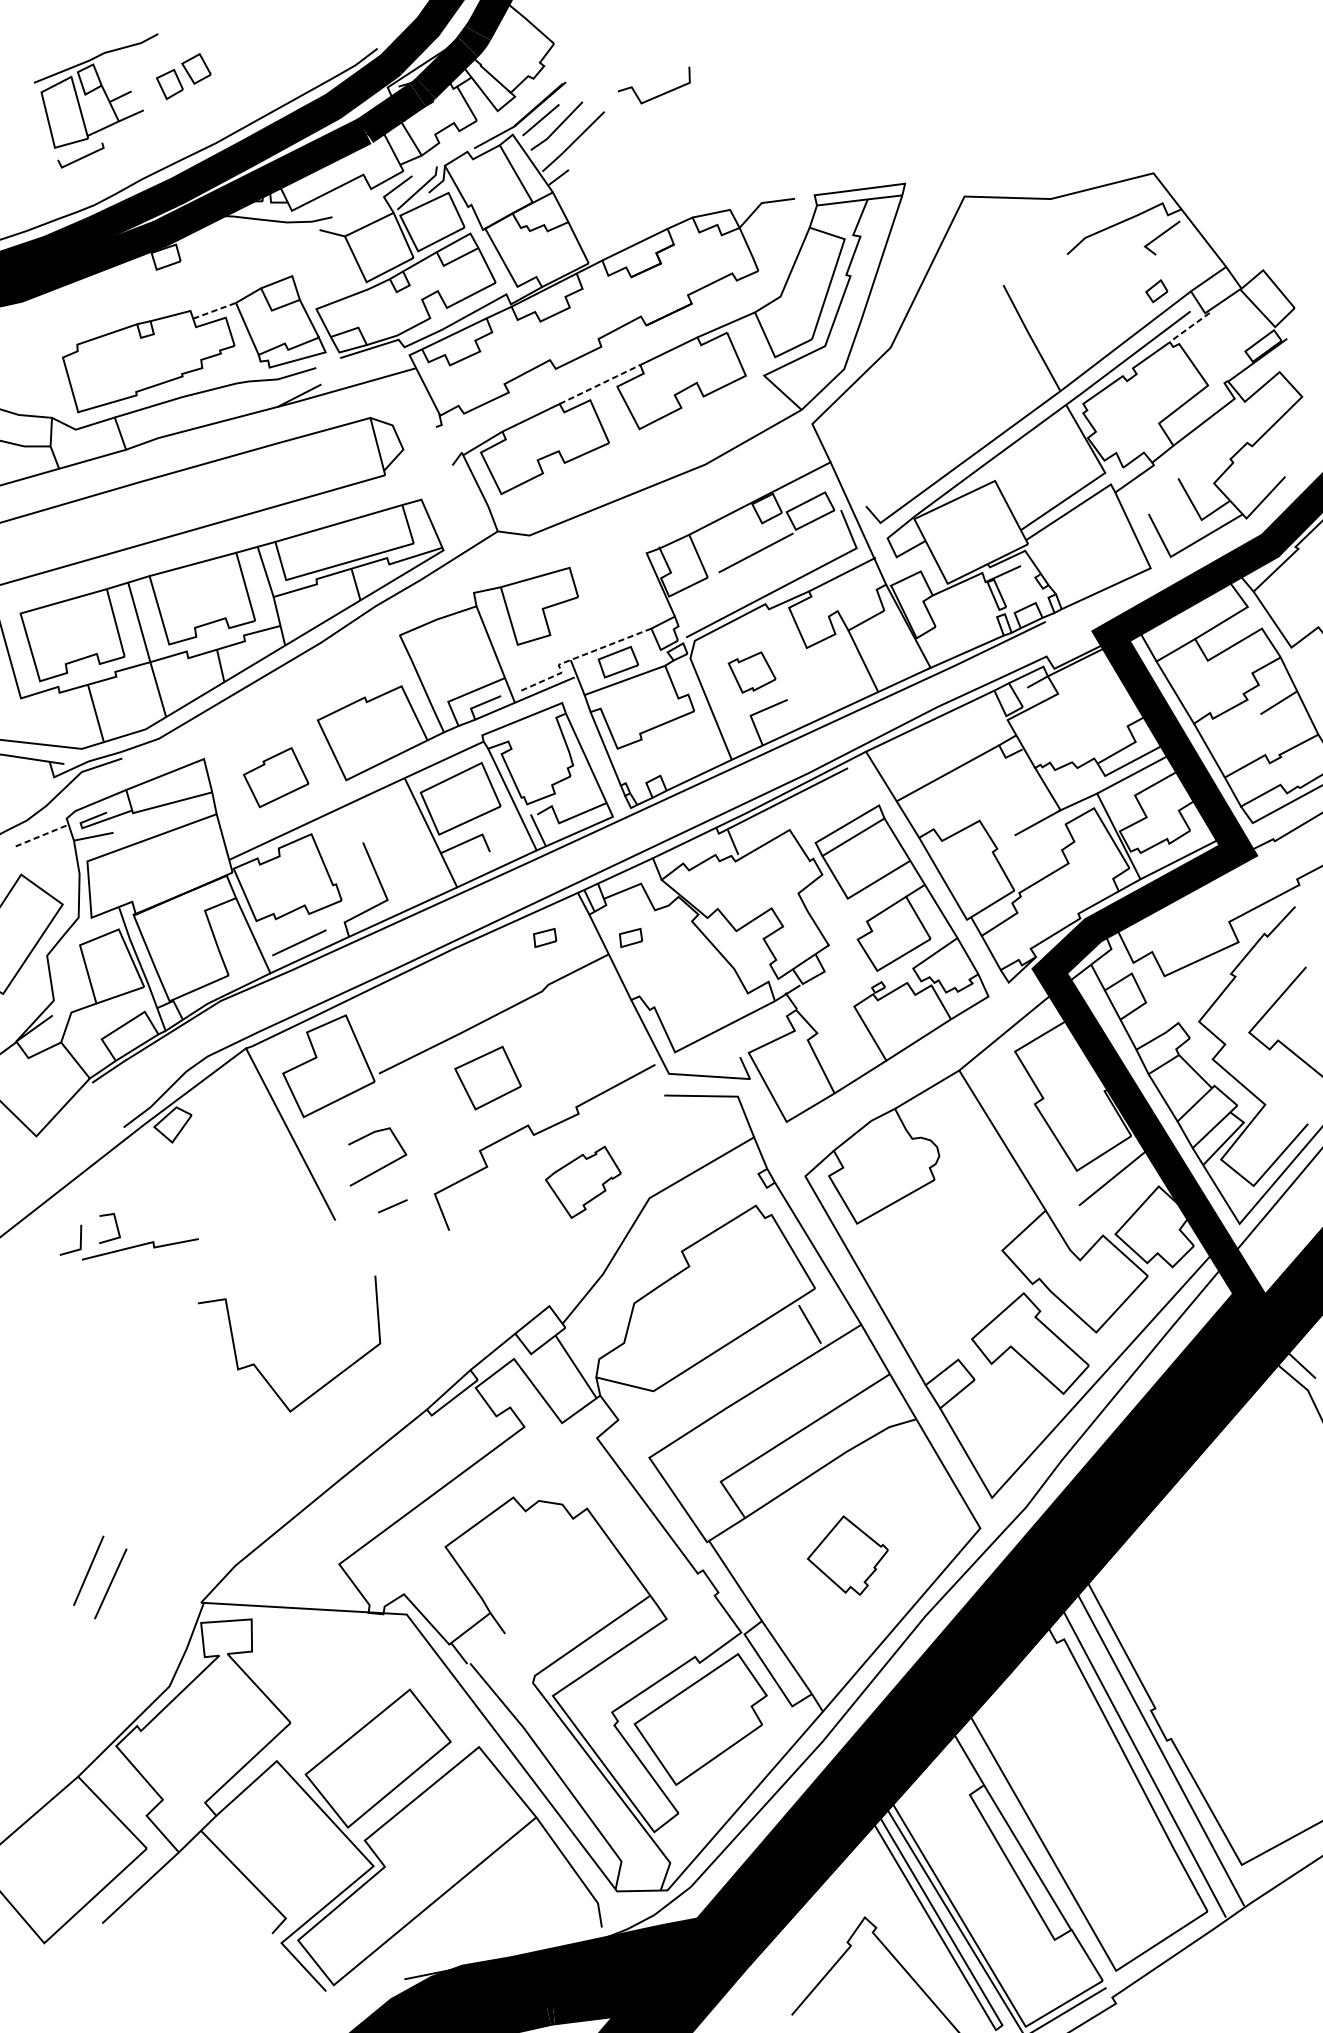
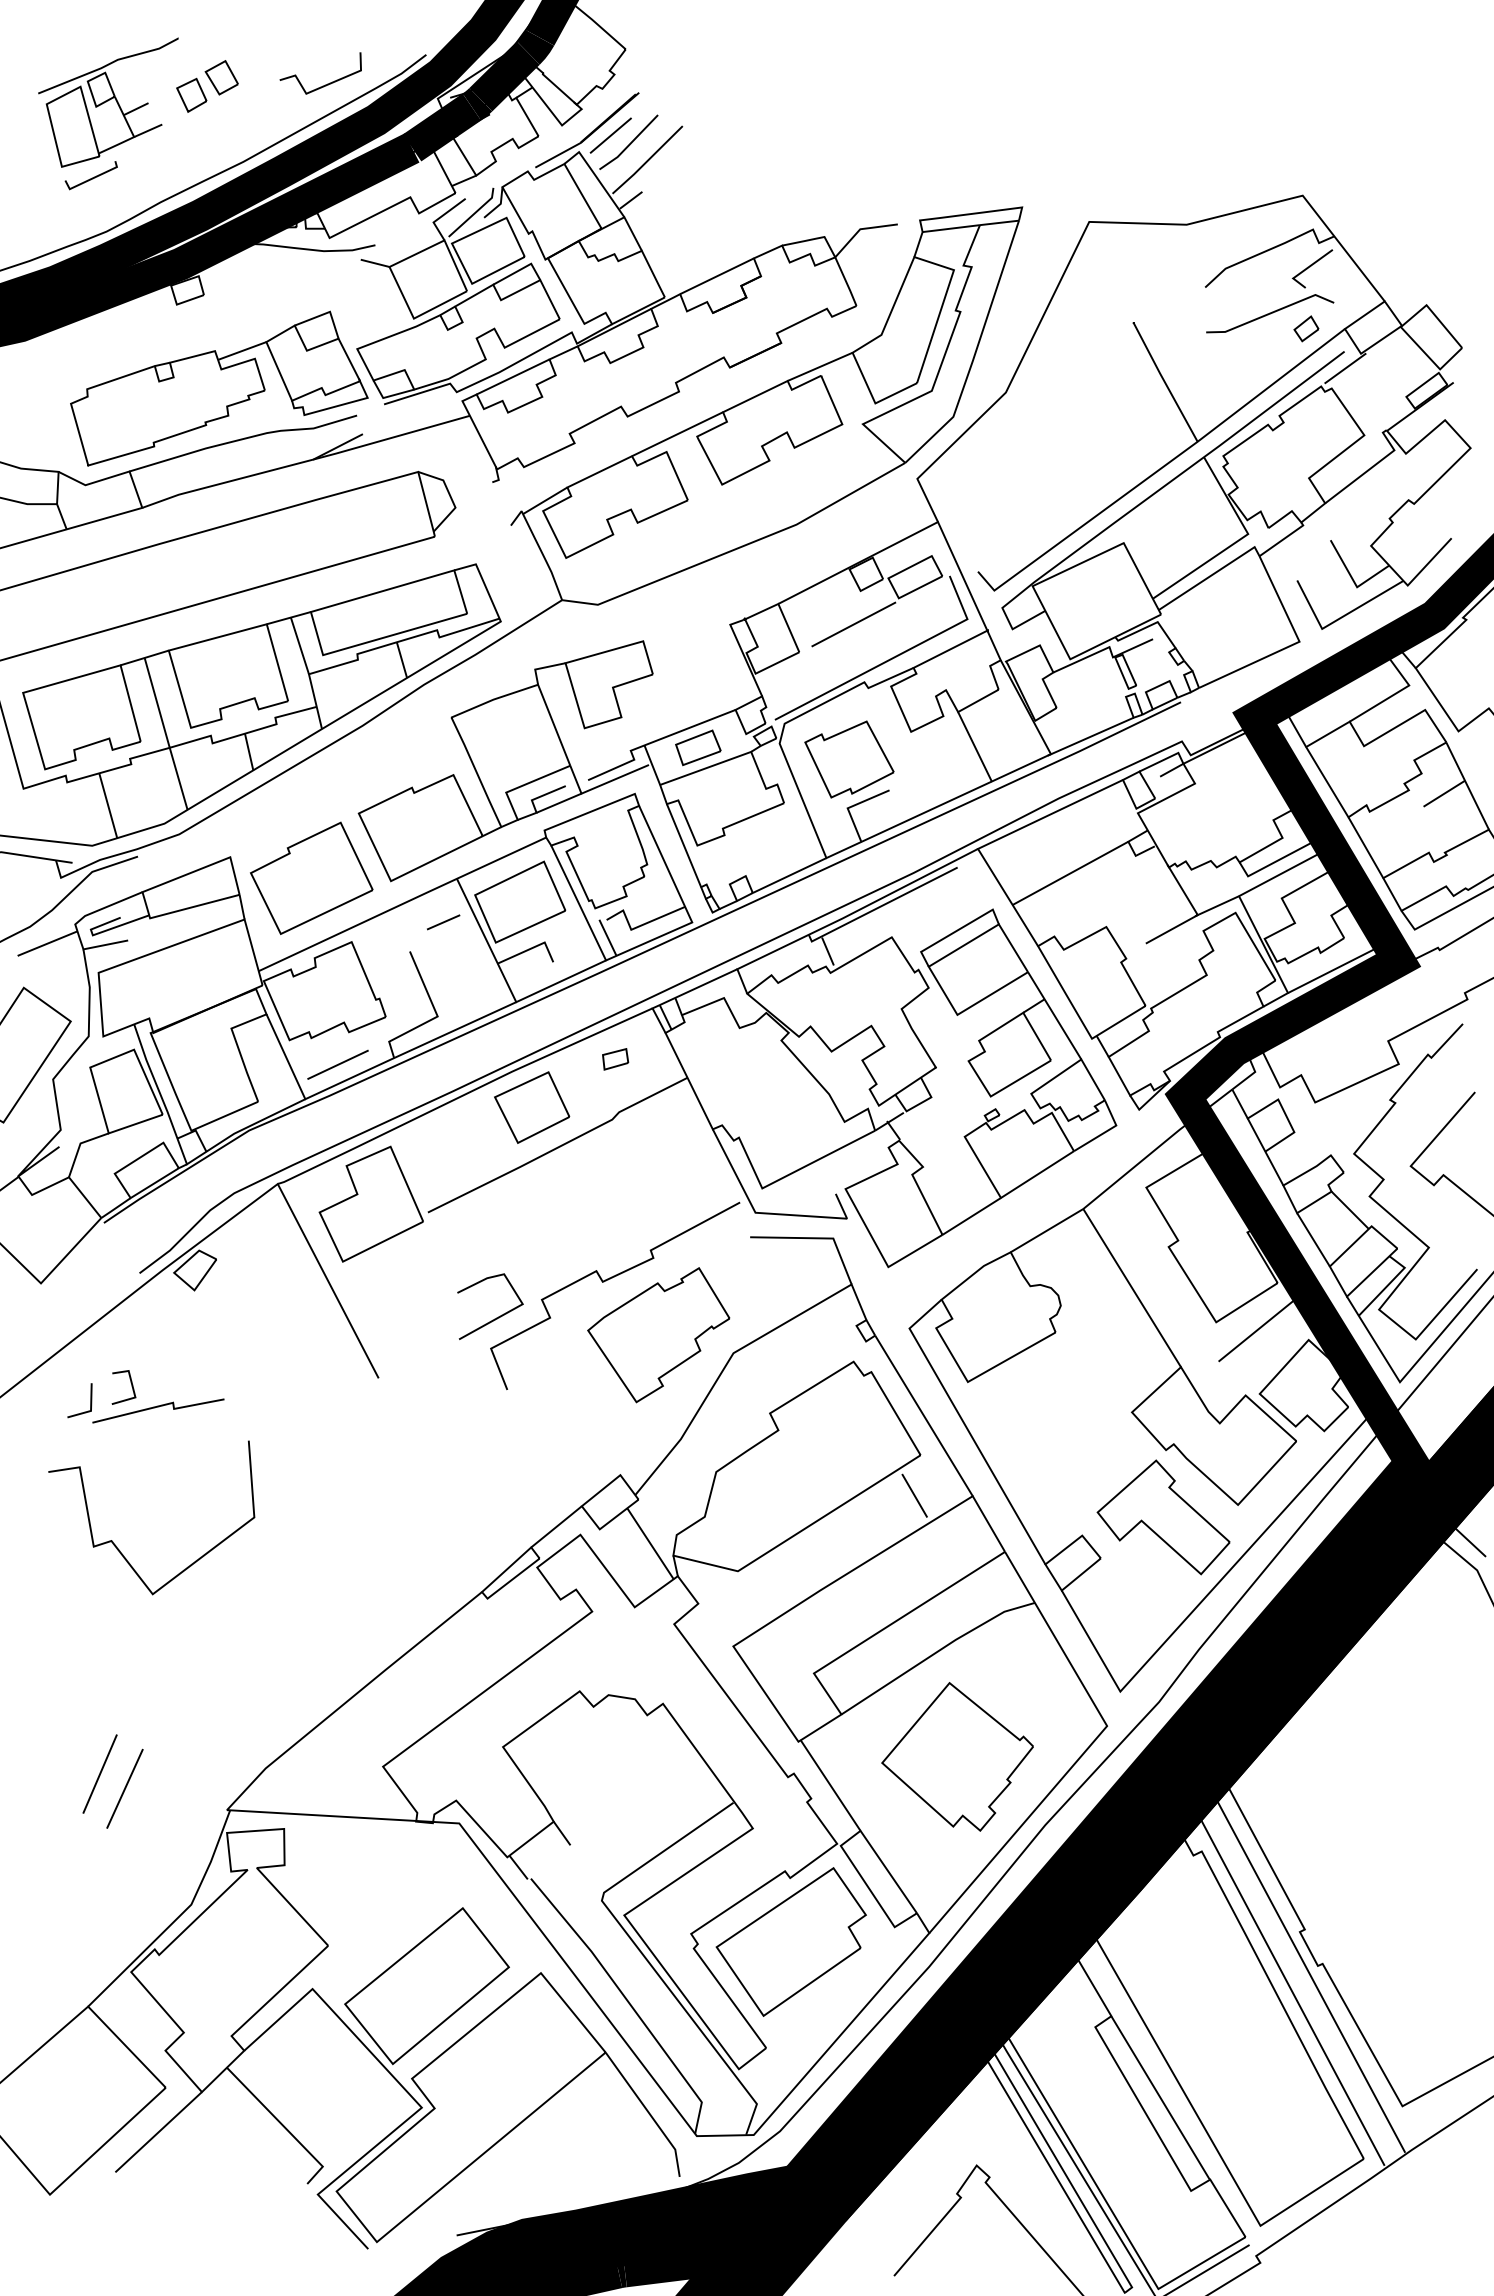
curve: (658, 95) -> (325, 84), moved
line: (1125, 277) -> (1270, 313), added
line: (214, 311) -> (242, 351), dashed -> solid
line: (1191, 326) -> (1345, 368), dashed -> solid
line: (599, 384) -> (677, 434), dashed -> solid
line: (579, 656) -> (654, 741), dashed -> solid
part: (752, 672) -> (849, 759), size x1.67
part: (275, 776) -> (311, 877), size x1.67
line: (42, 835) -> (47, 943), dashed -> solid
part: (630, 938) -> (712, 1059), removed
part: (488, 1078) -> (532, 1107), moved
line: (383, 1166) -> (496, 1317), moved
part: (583, 1182) -> (658, 1335), size x1.67
line: (392, 1206) -> (443, 922), moved
curve: (258, 1368) -> (116, 1545), moved
part: (847, 1555) -> (957, 1756), size x1.67

